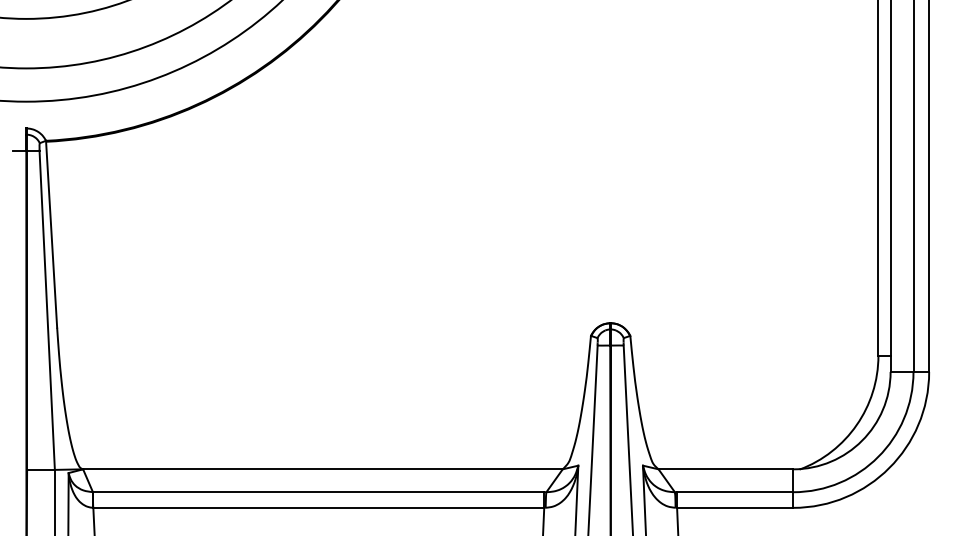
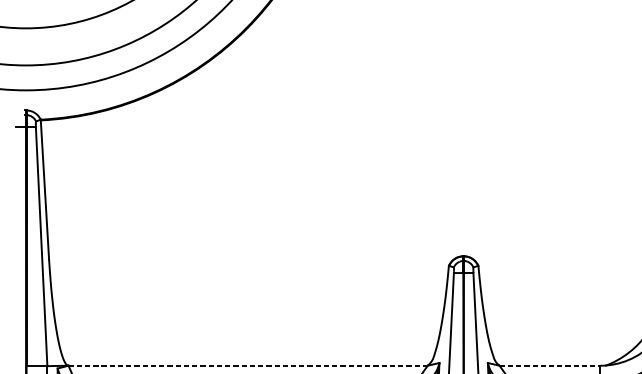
line: (322, 469) -> (247, 365), solid -> dashed
line: (726, 469) -> (550, 365), solid -> dashed

